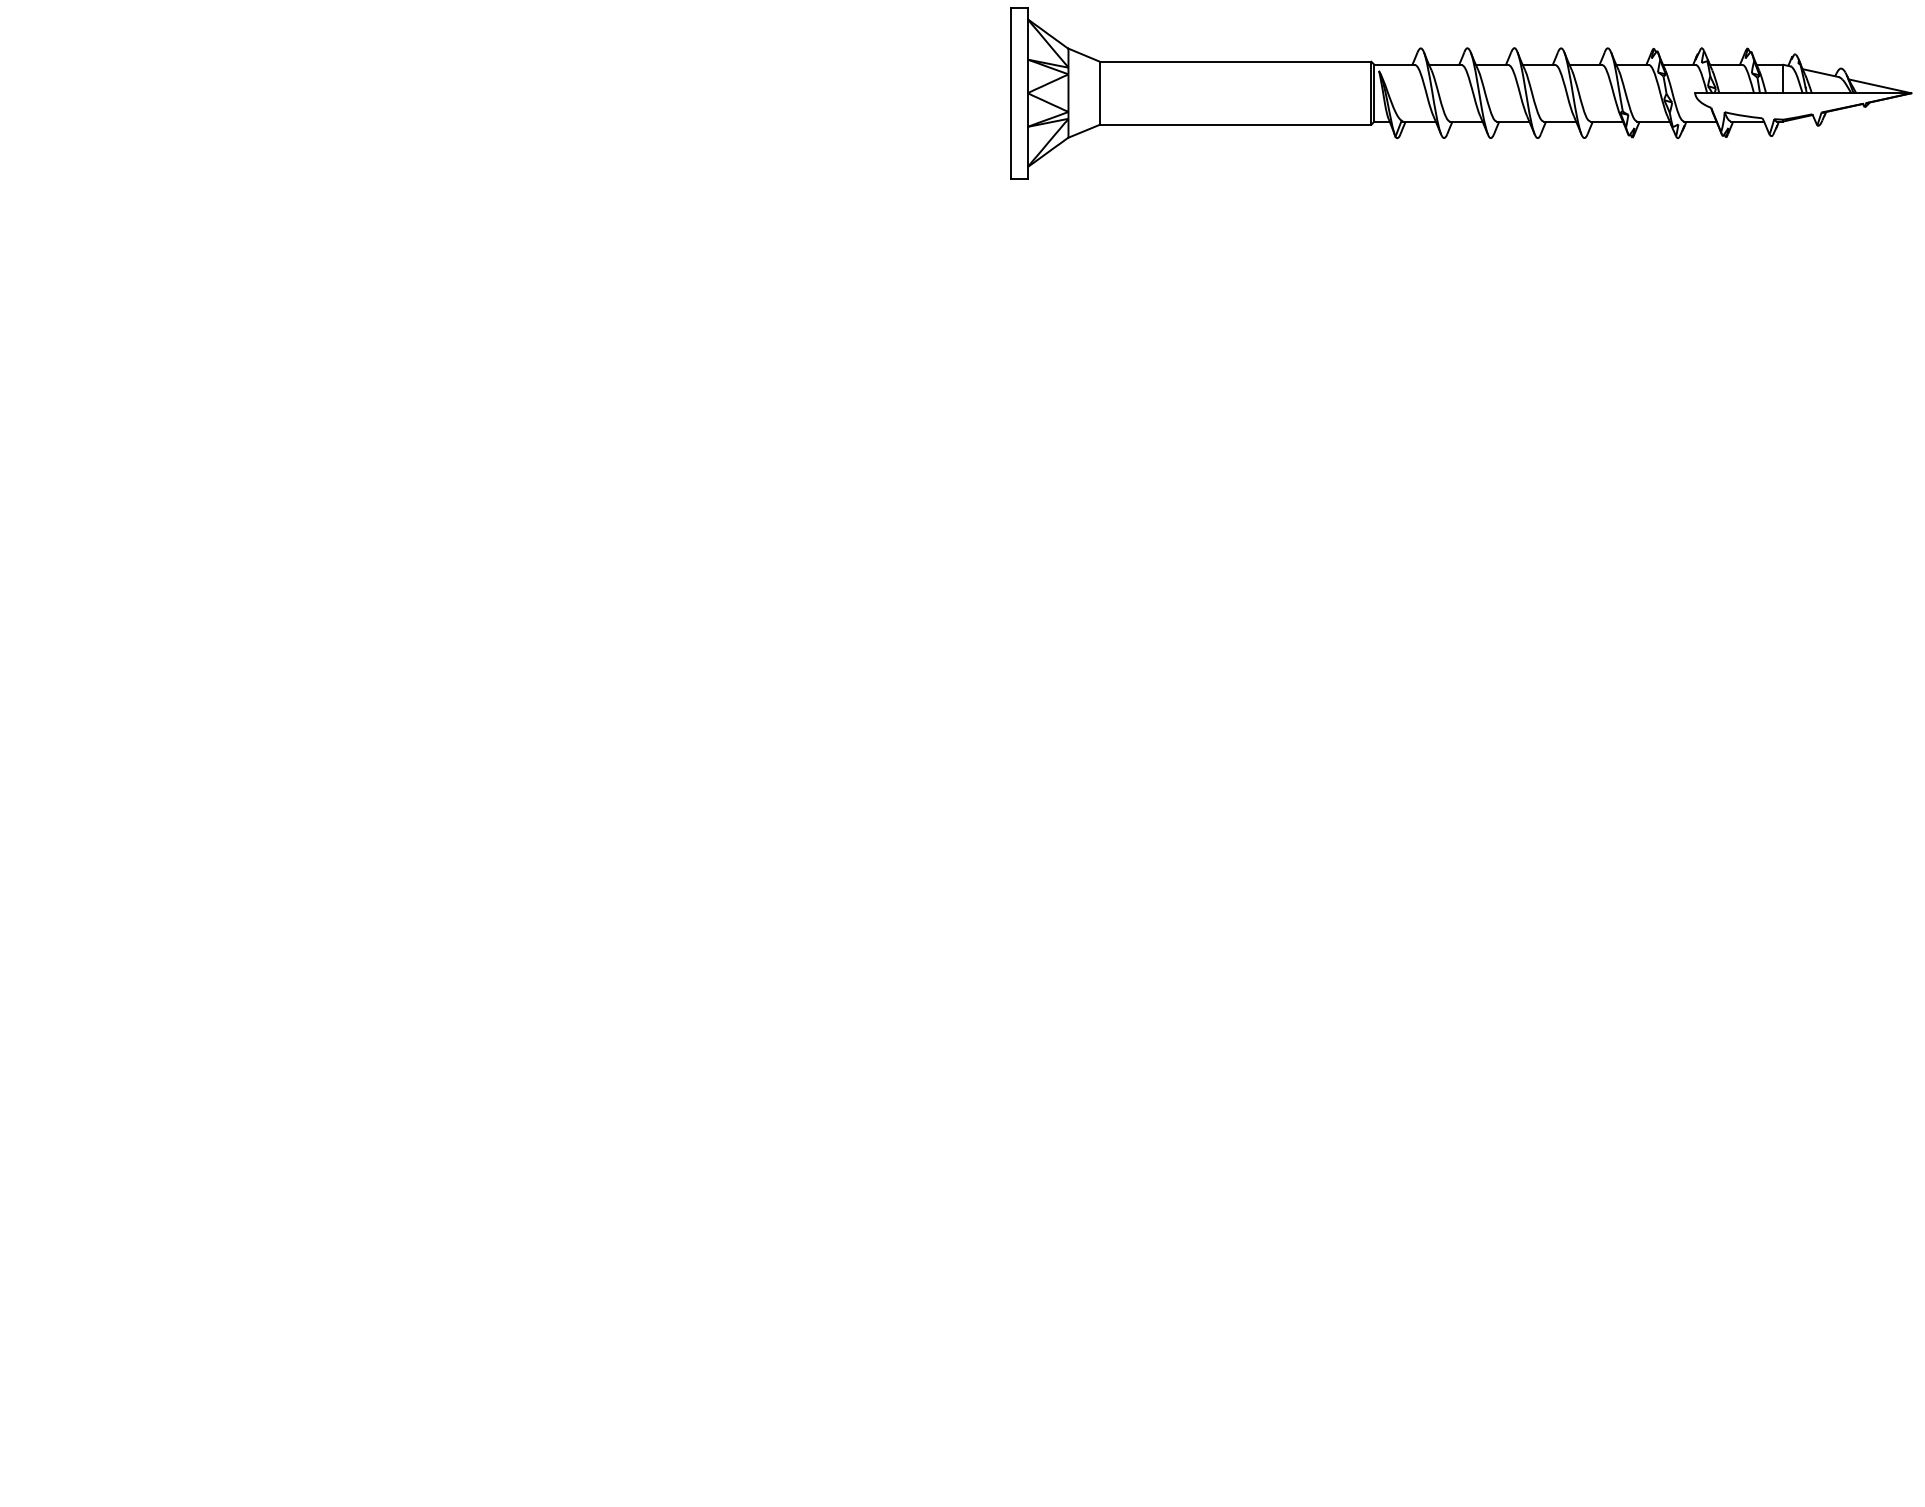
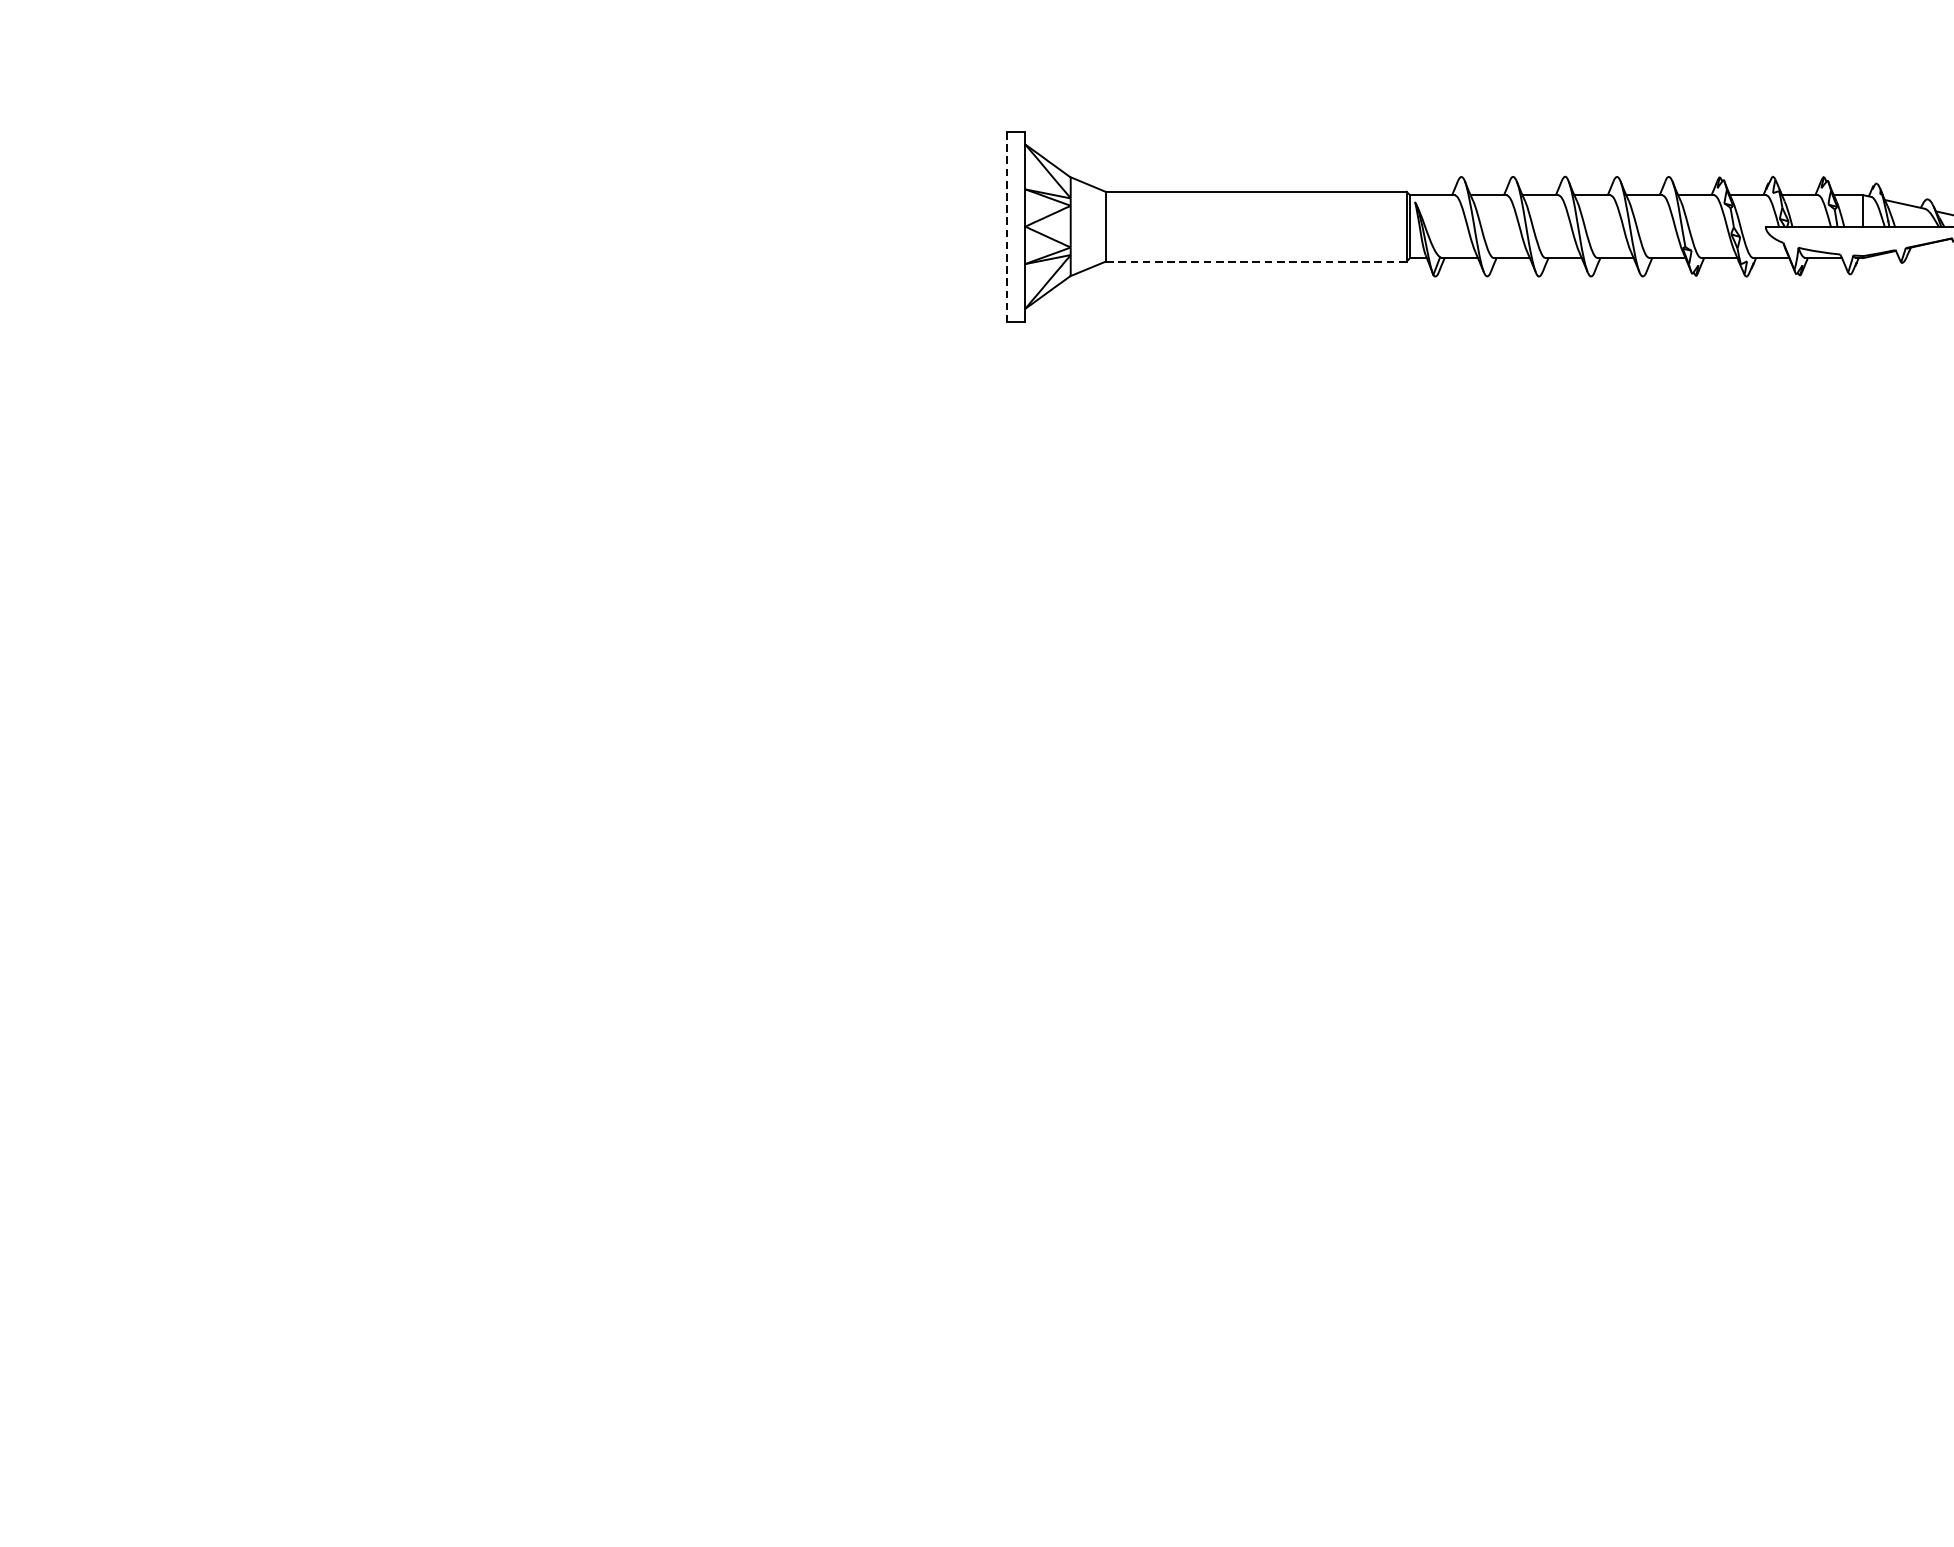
line: (1011, 93) -> (1007, 227), solid -> dashed
line: (1235, 124) -> (1255, 261), solid -> dashed

